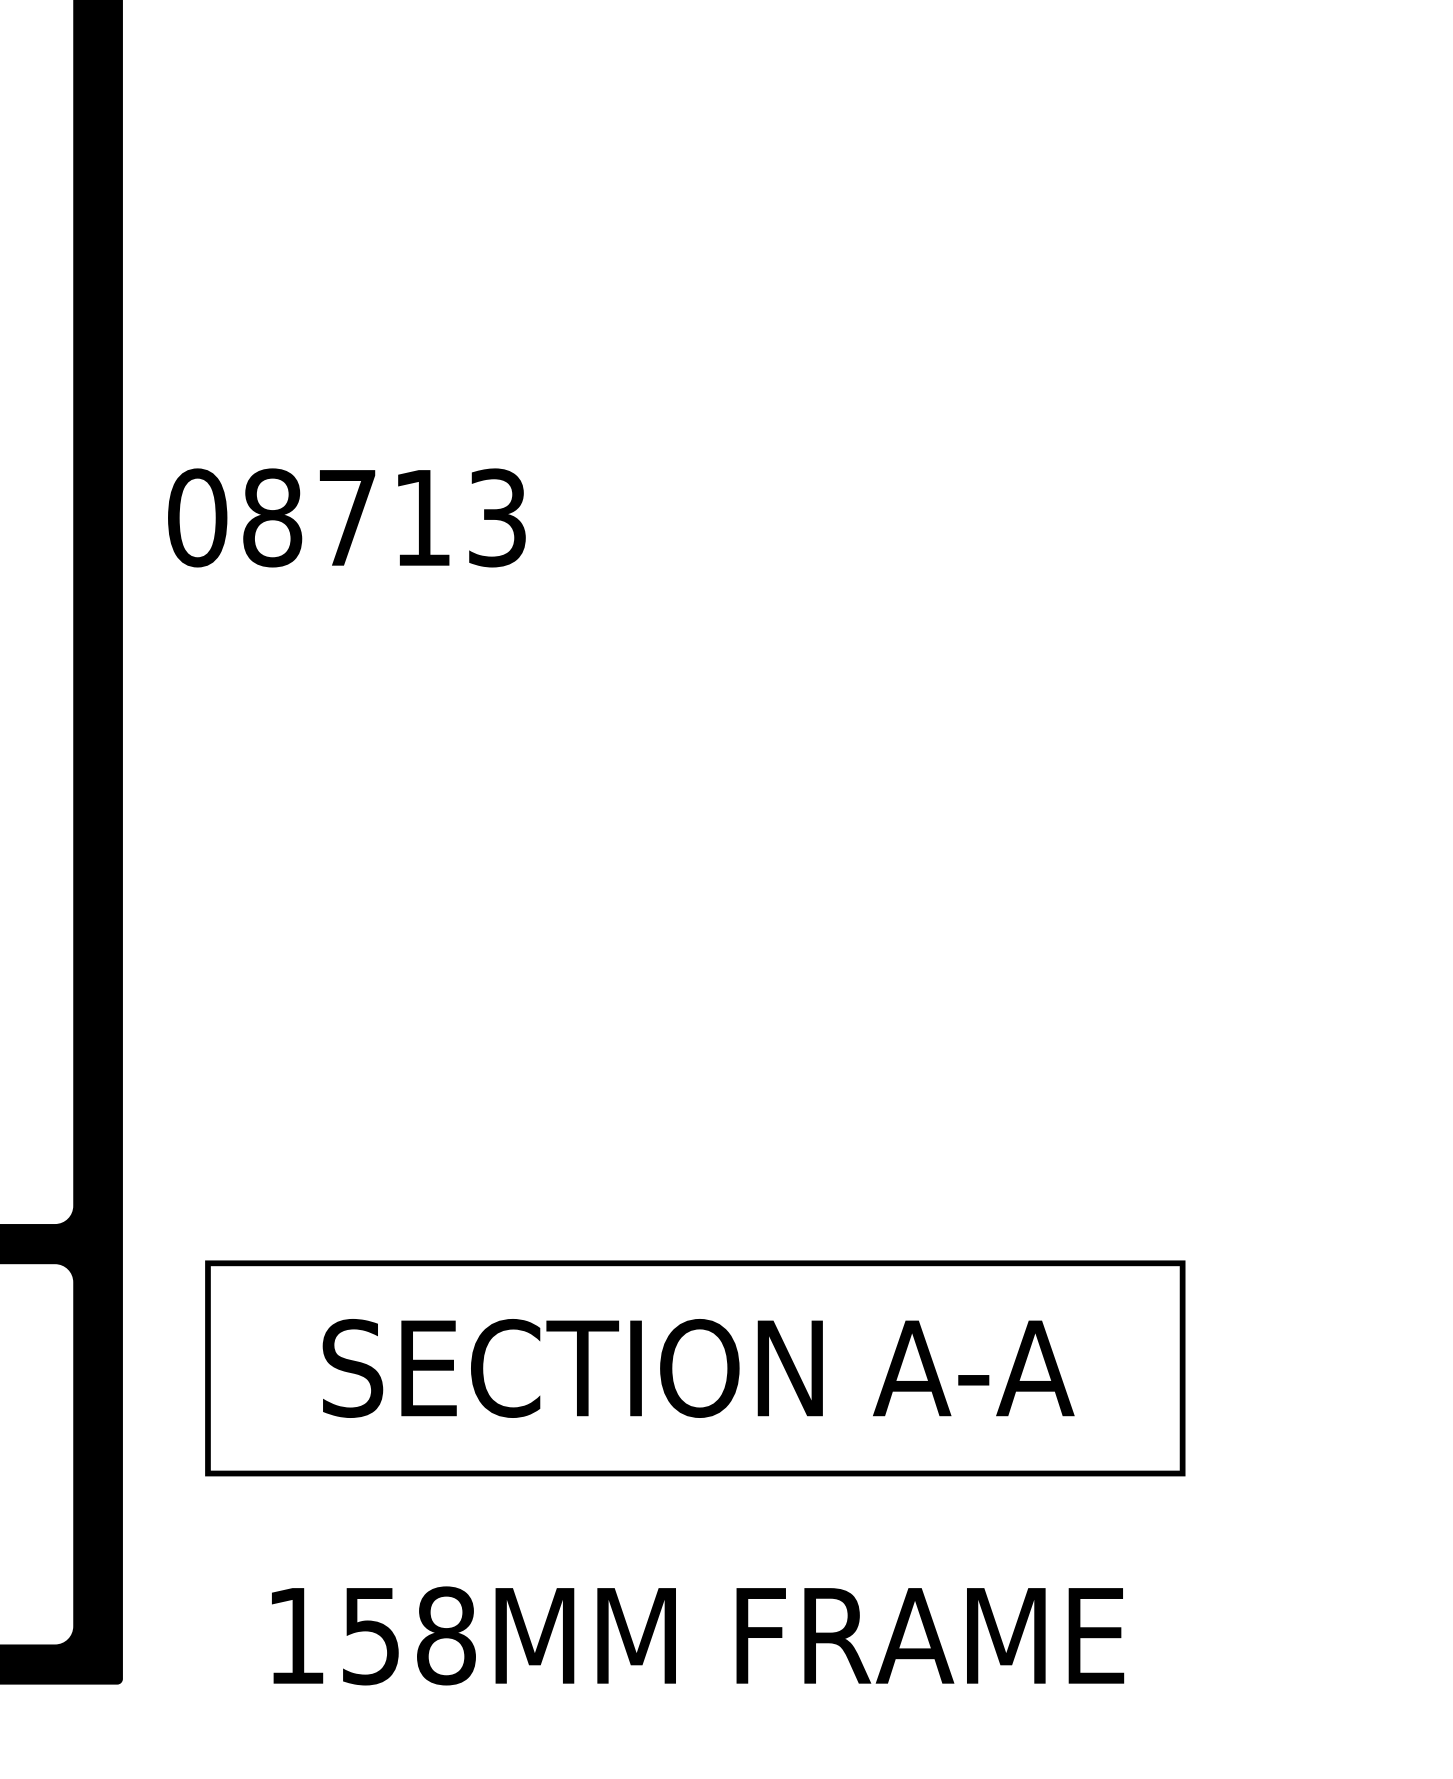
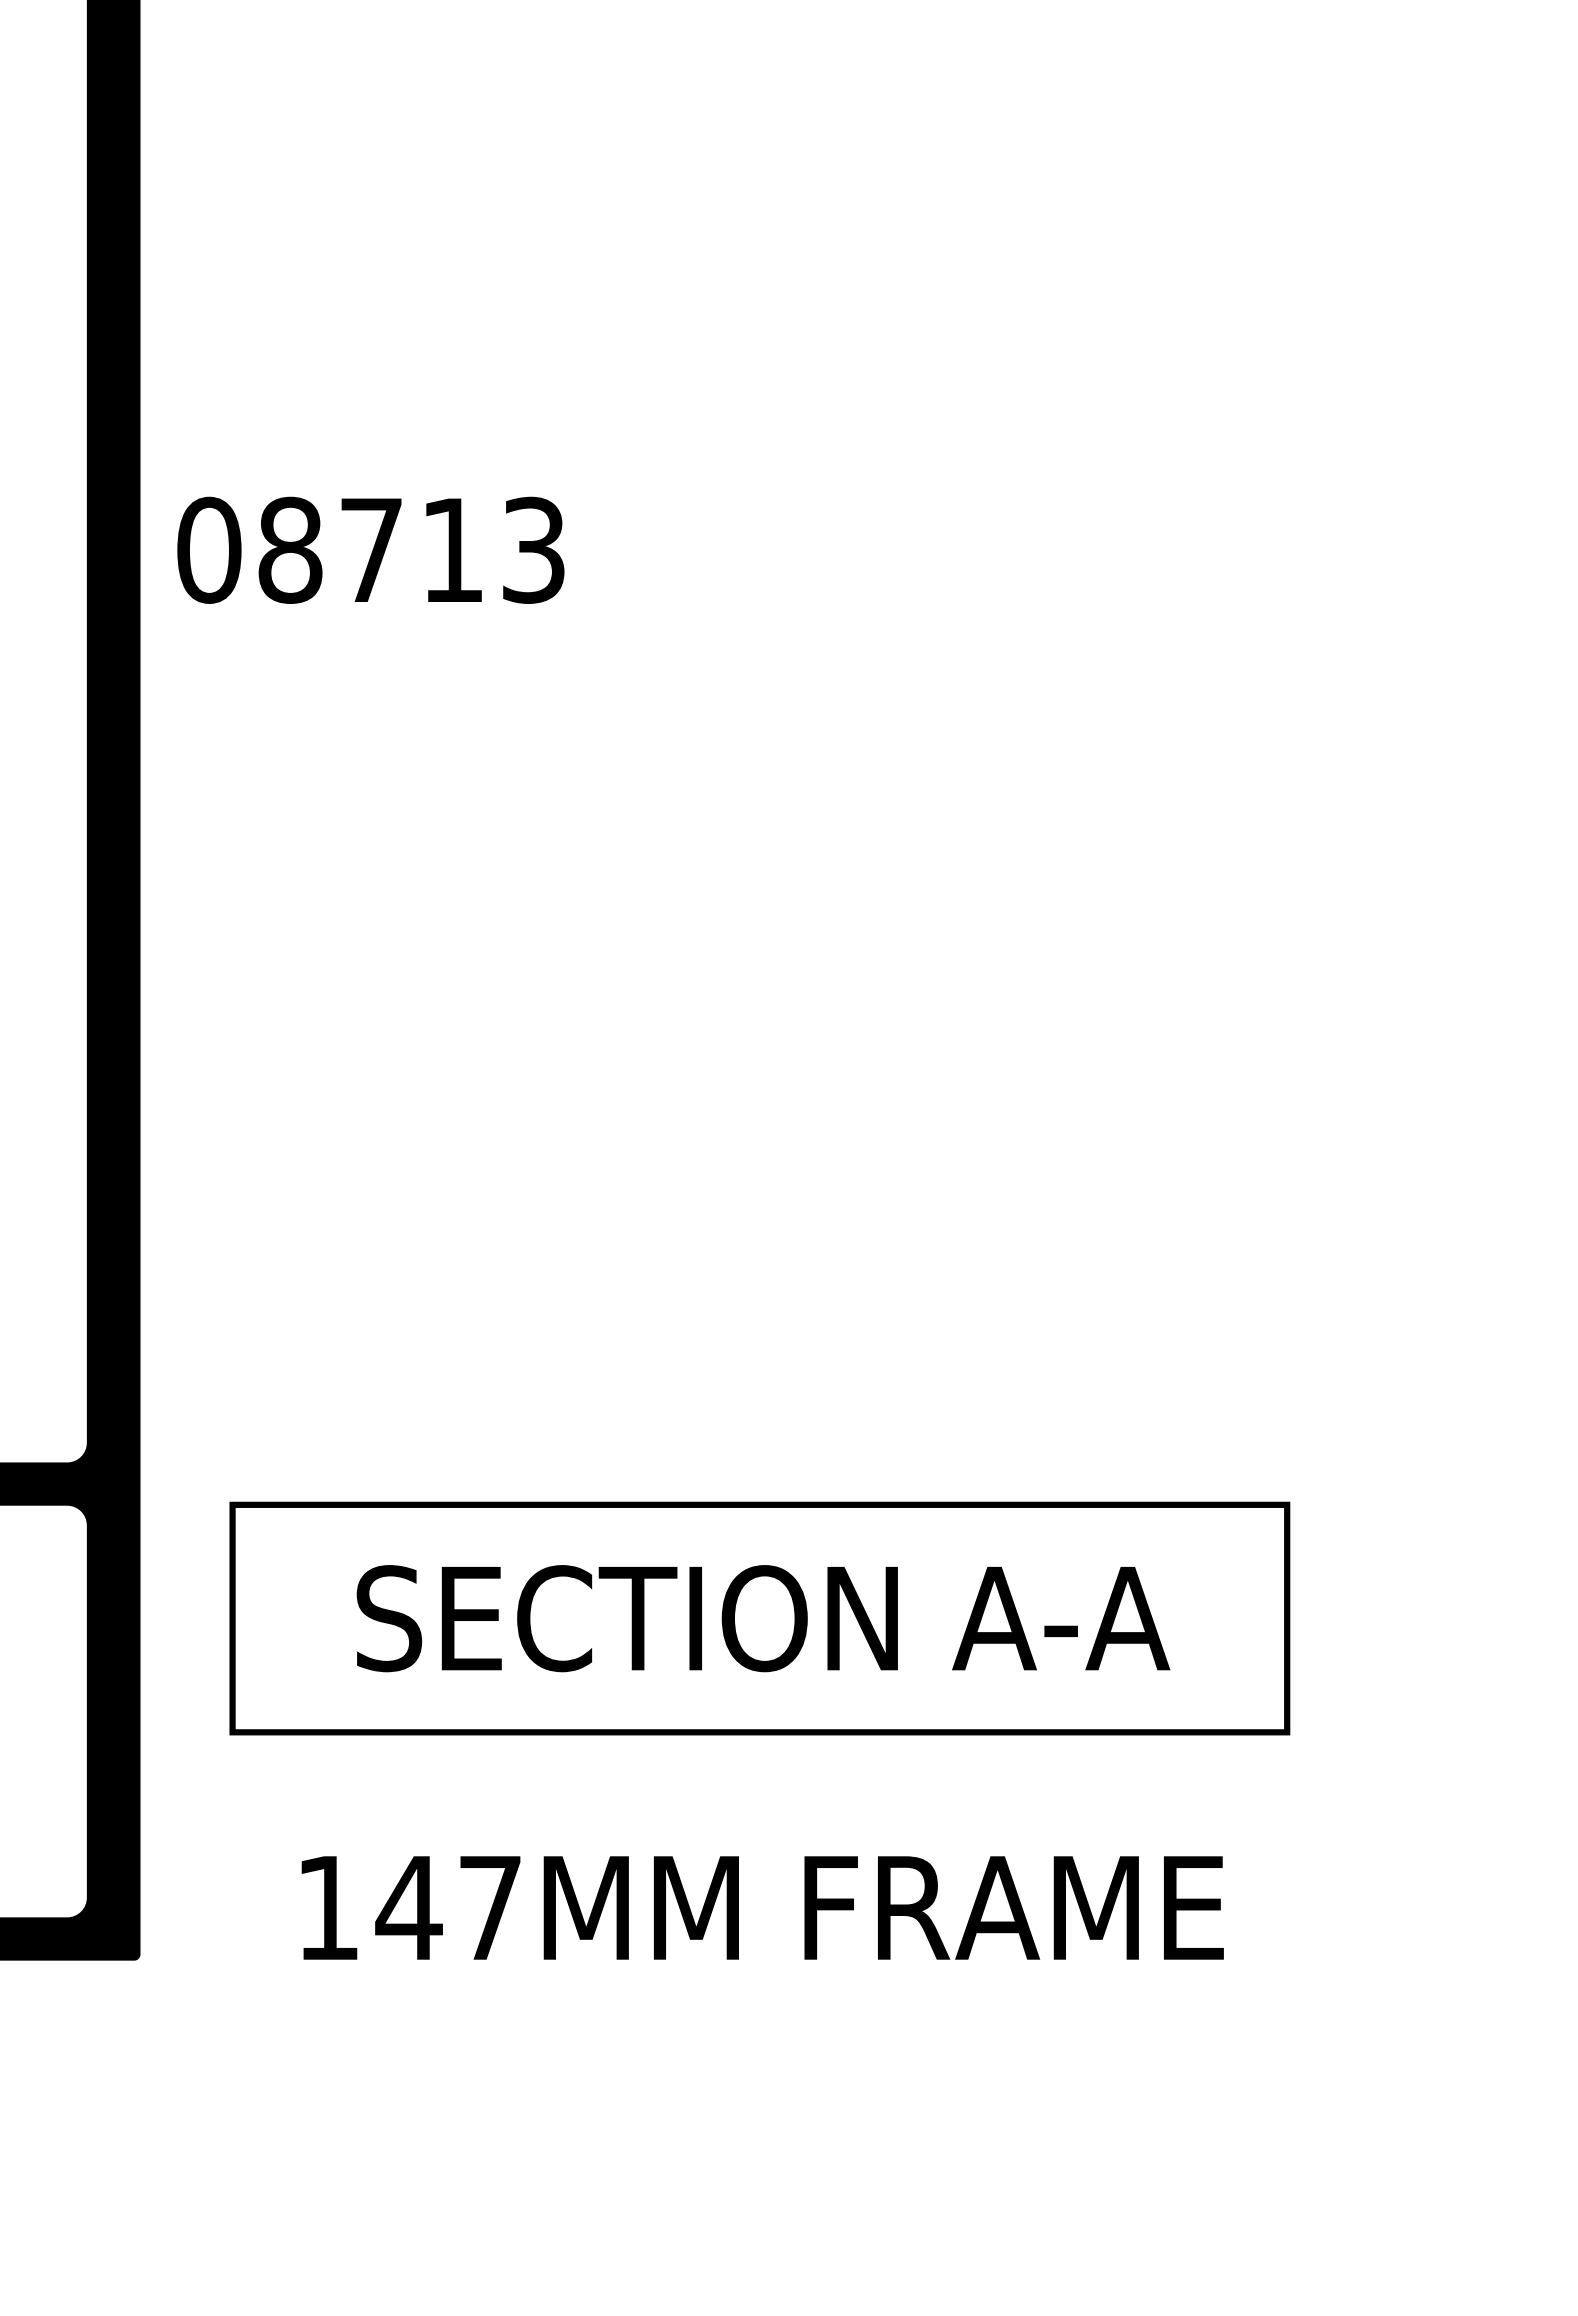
text: (346, 517) -> (370, 549), moved
text: (407, 1635) -> (448, 1907), 158MM -> 147MM

